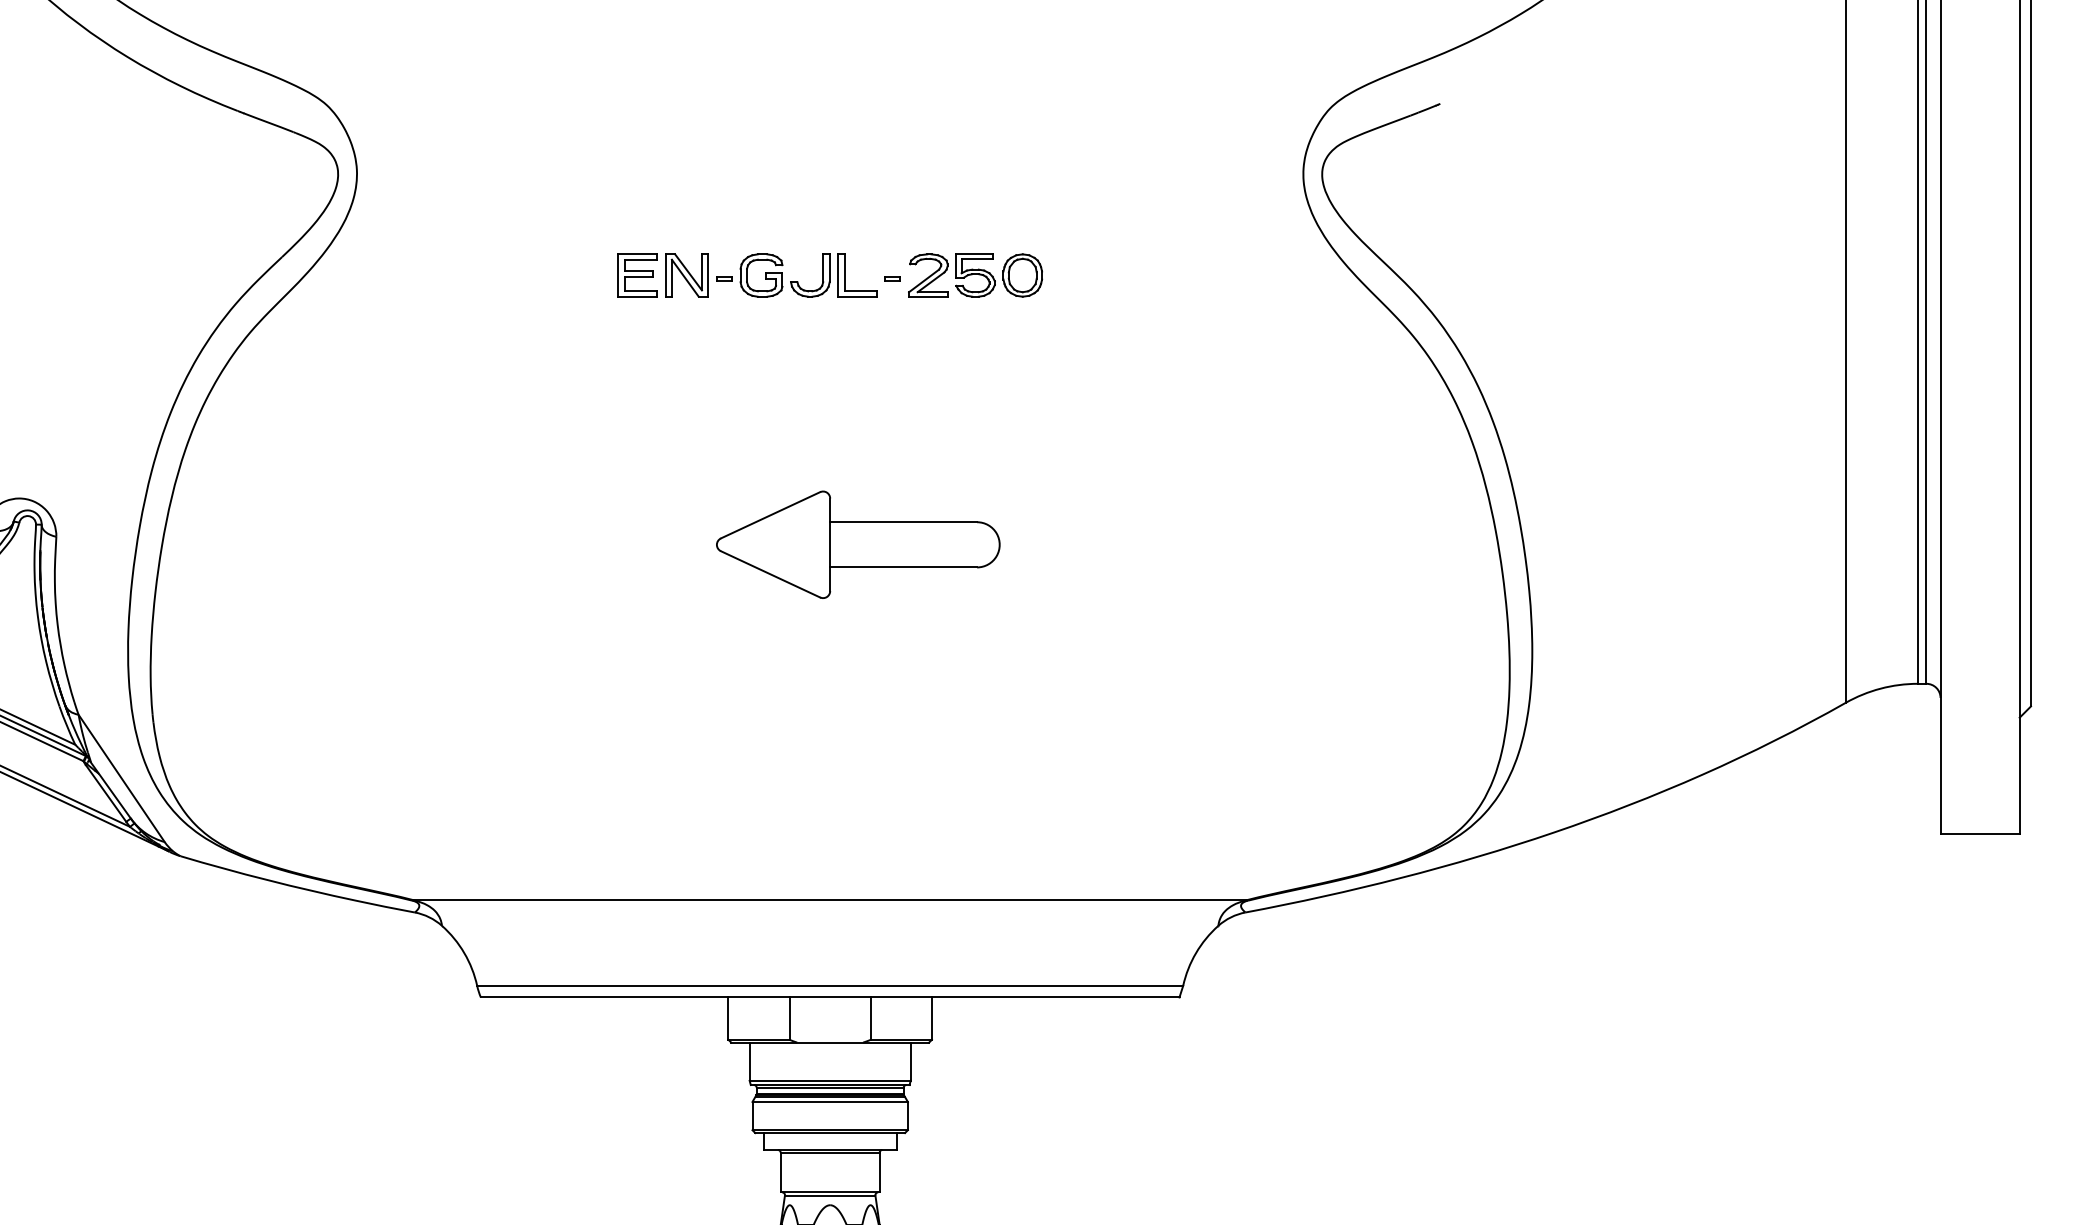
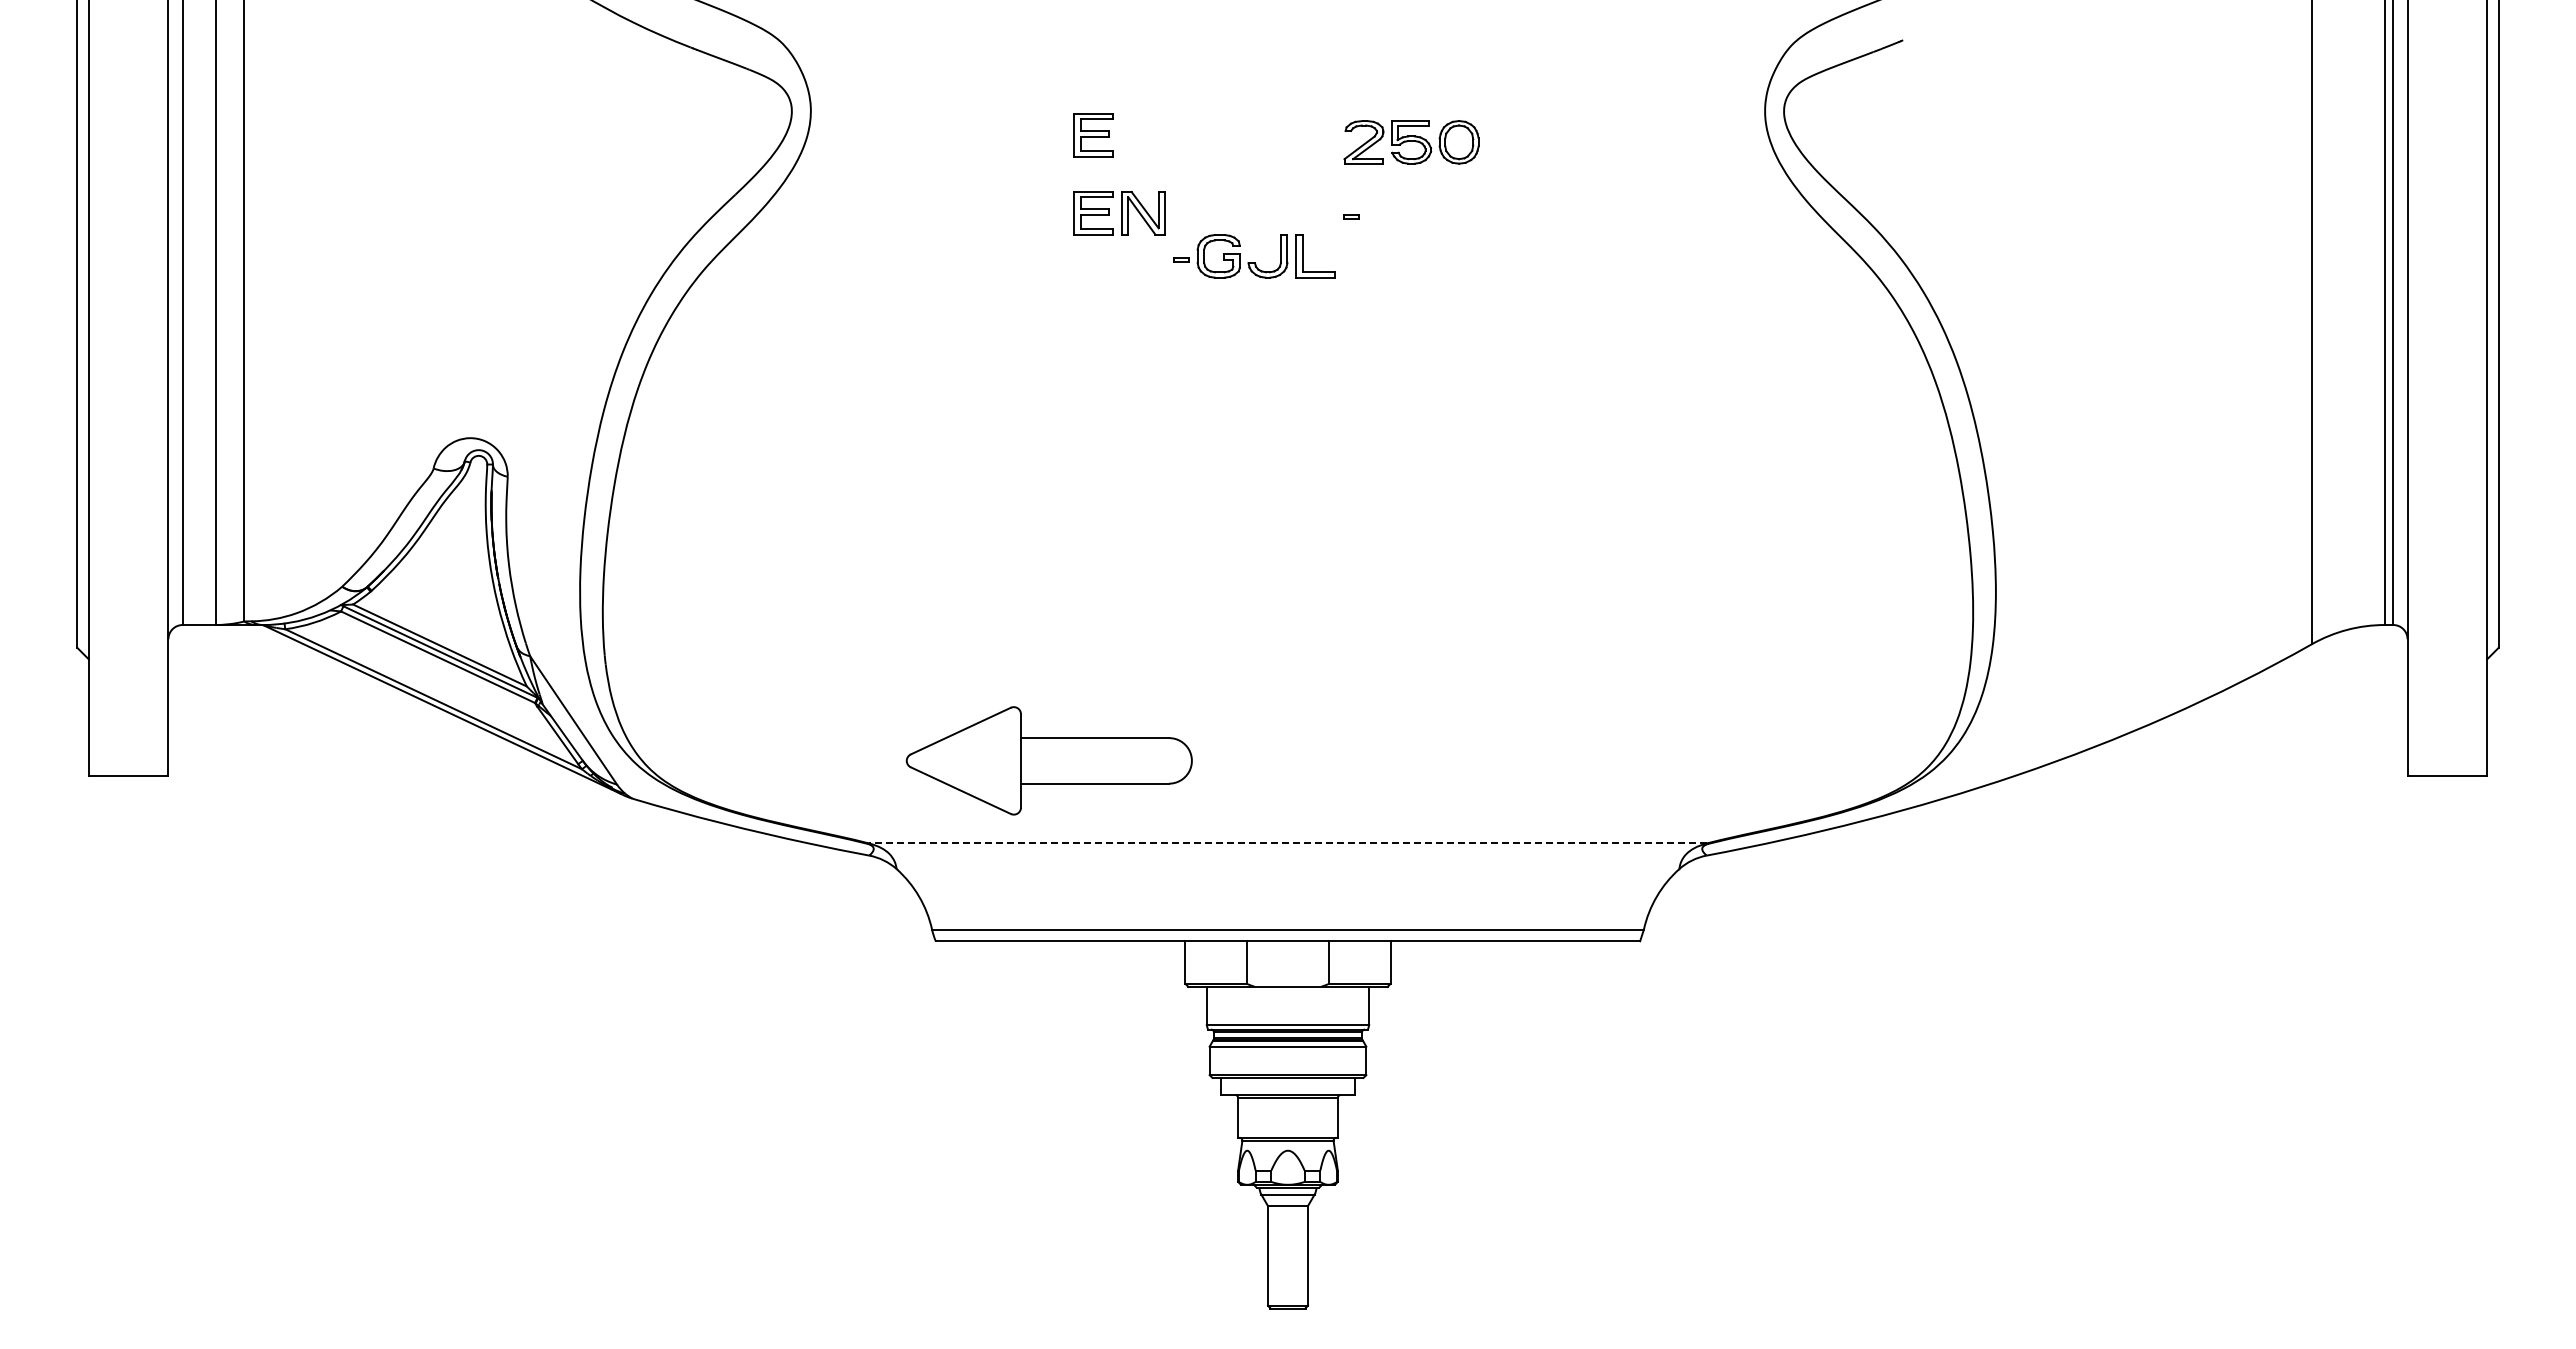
part: (637, 198) -> (1093, 135), added
part: (796, 275) -> (1254, 256), moved
part: (975, 275) -> (1411, 142), moved
part: (857, 544) -> (1048, 760), moved
line: (829, 900) -> (1287, 843), solid -> dashed

